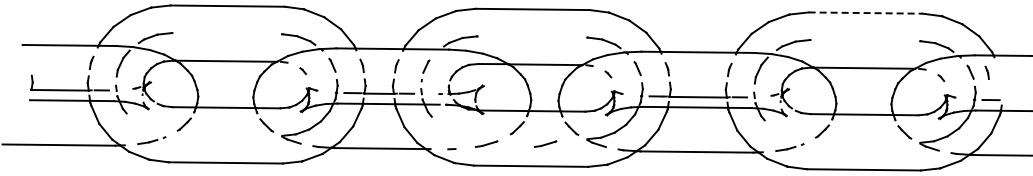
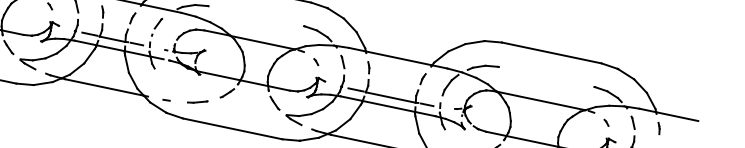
line: (866, 13) -> (552, 53), dashed -> solid
part: (986, 72) -> (658, 128), moved
line: (545, 143) -> (249, 111), removed

